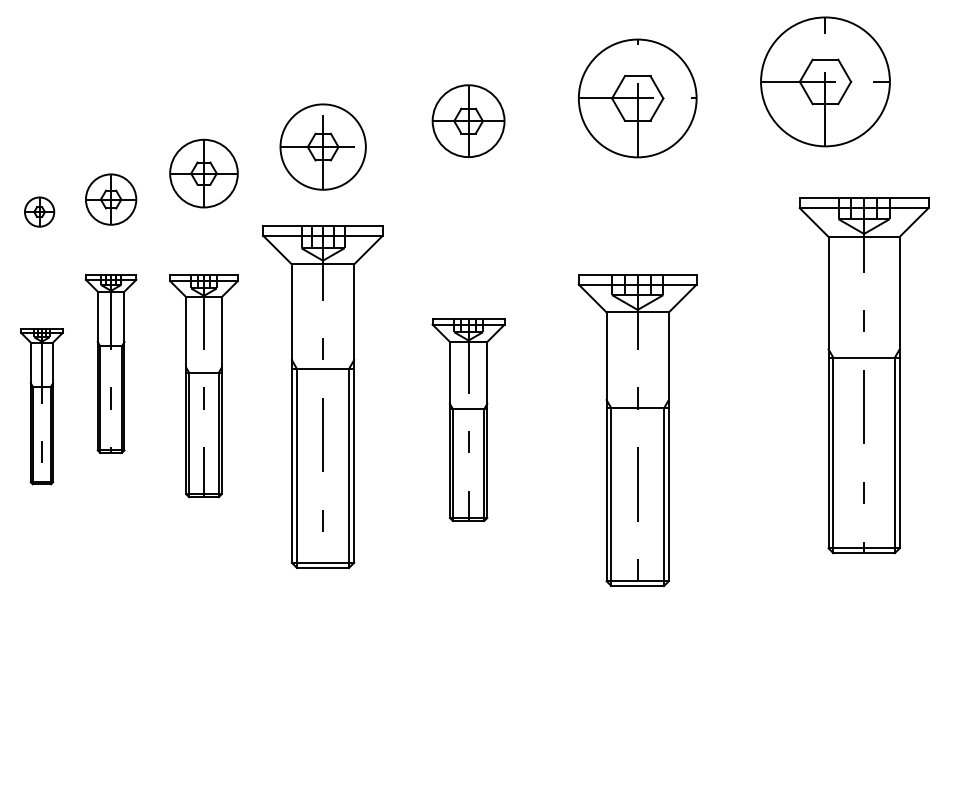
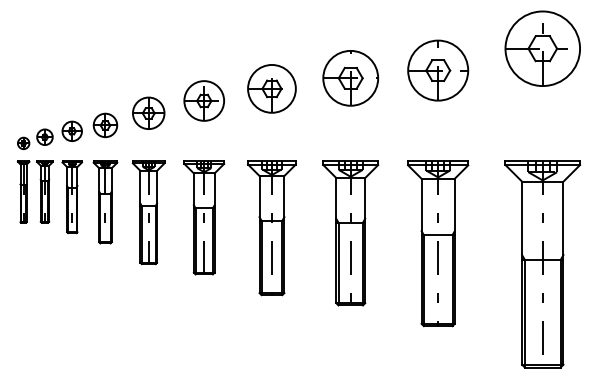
part: (467, 120) -> (271, 88), size x1.43
part: (38, 210) -> (71, 130), size x1.43
part: (864, 375) -> (438, 243), moved
part: (323, 397) -> (204, 217), size x0.71
part: (42, 407) -> (72, 197), moved
part: (467, 420) -> (271, 228), size x1.43

